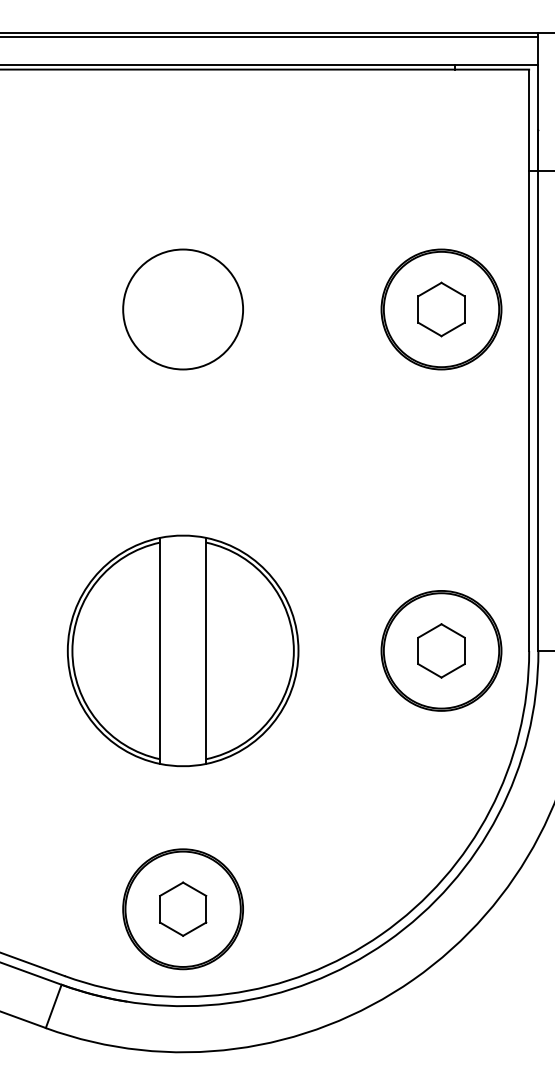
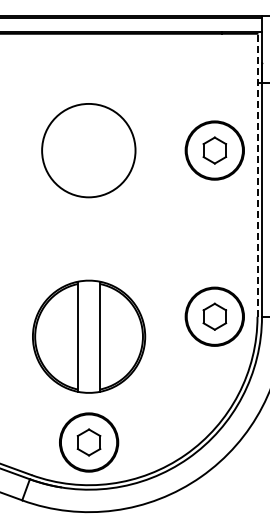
circle: (184, 309) -> (89, 150), size x1.6
line: (529, 358) -> (257, 174), solid -> dashed
part: (184, 650) -> (89, 336), moved

